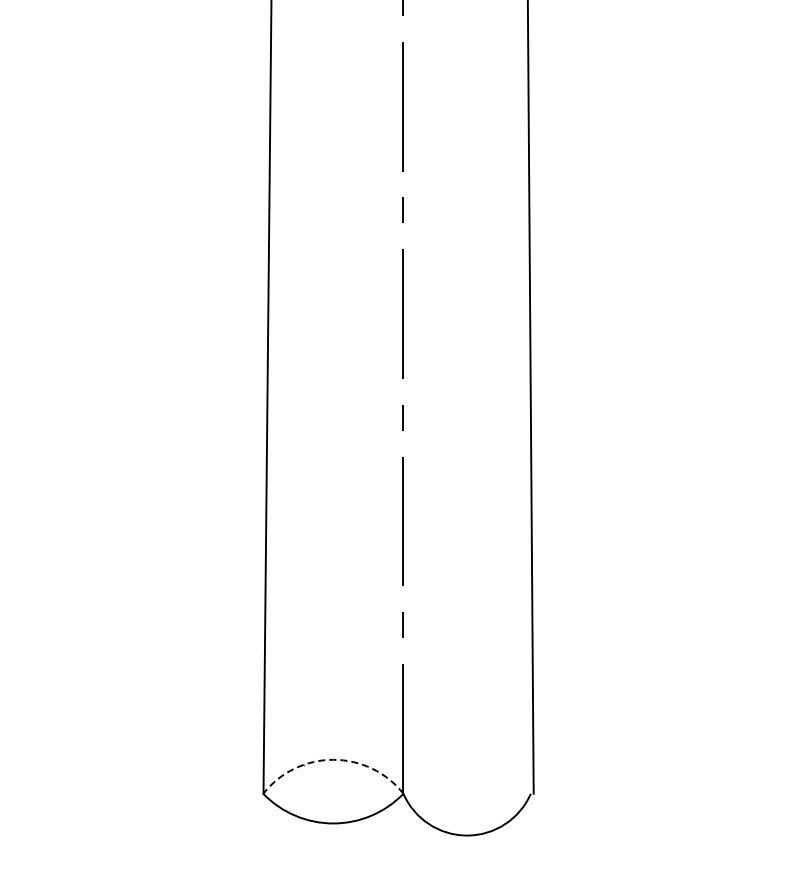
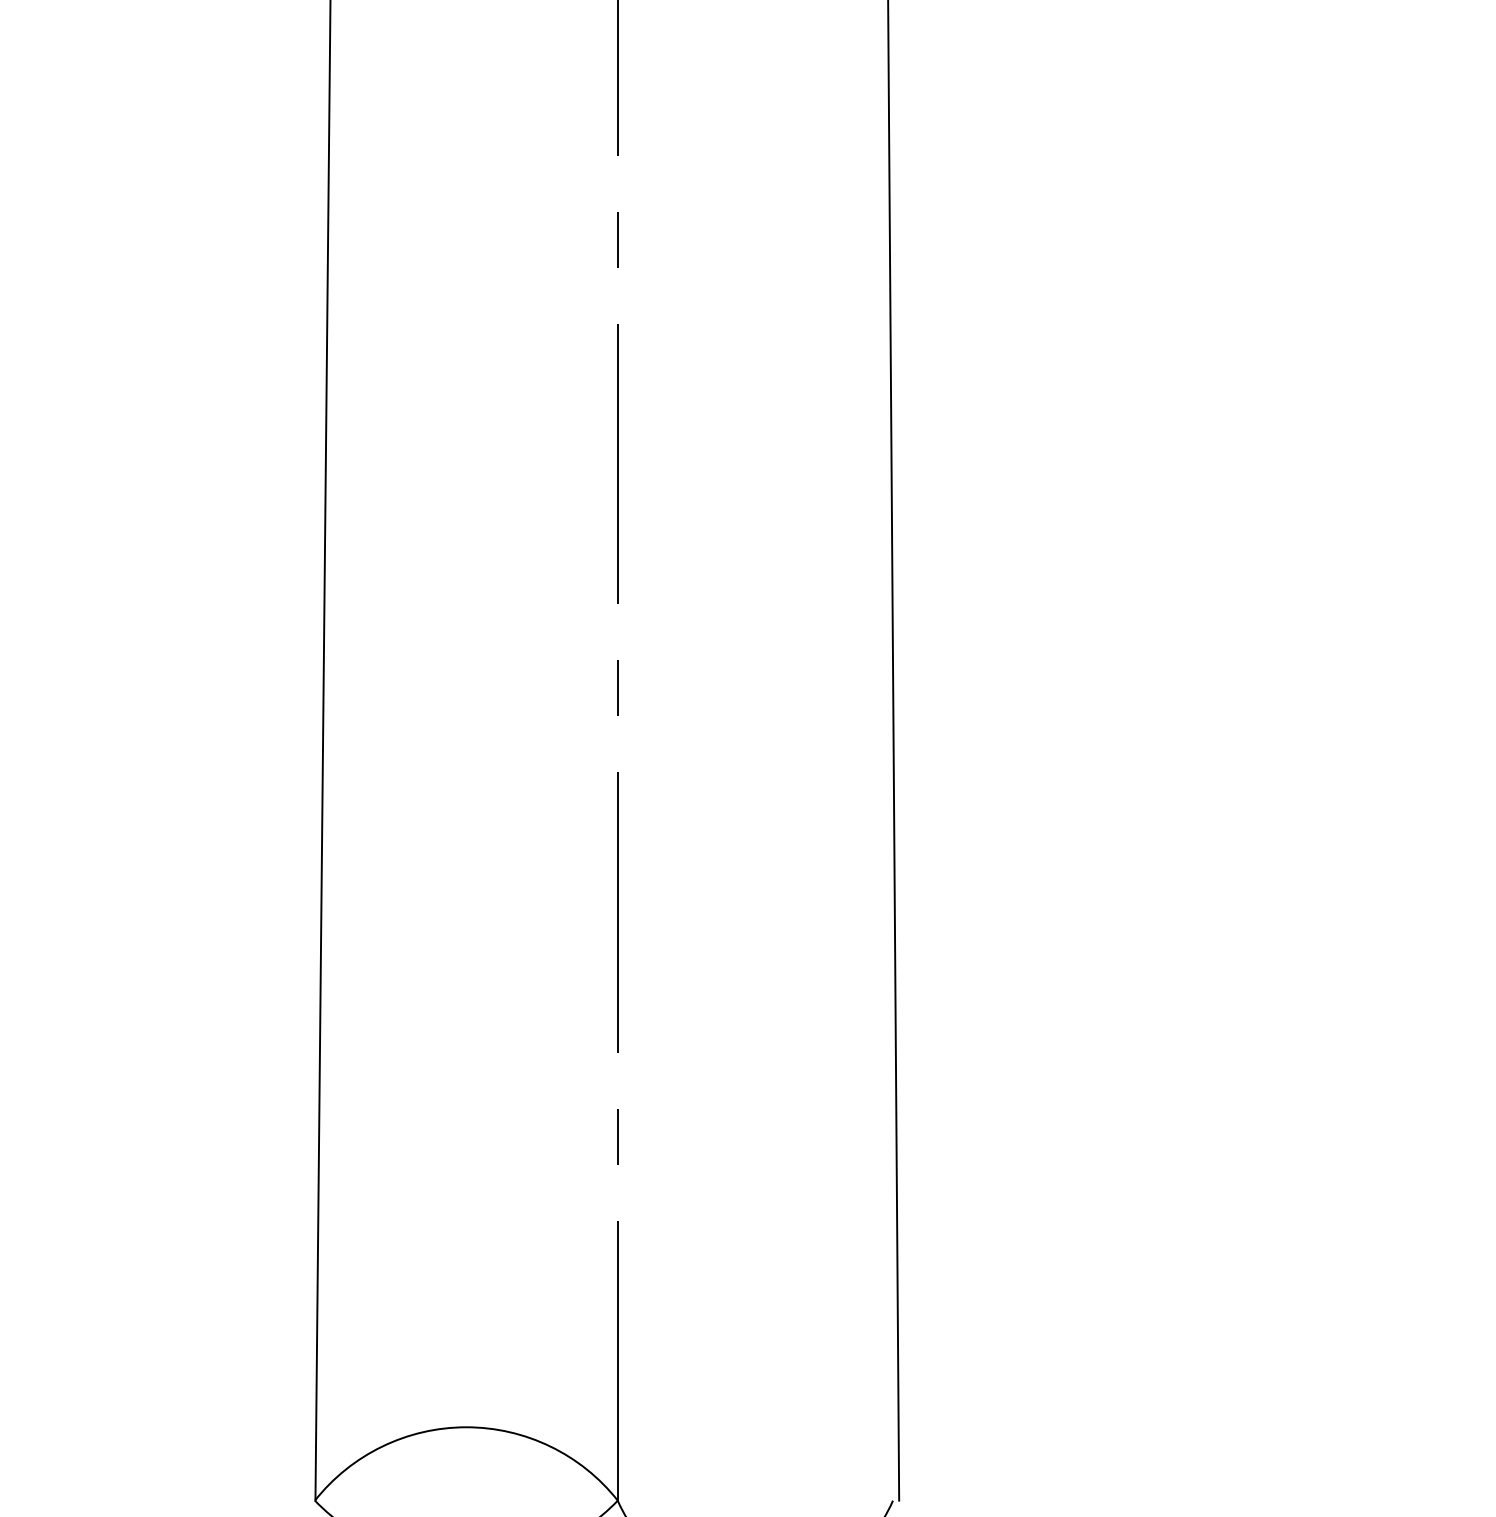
arc: (333, 759) -> (466, 1426), dashed -> solid

